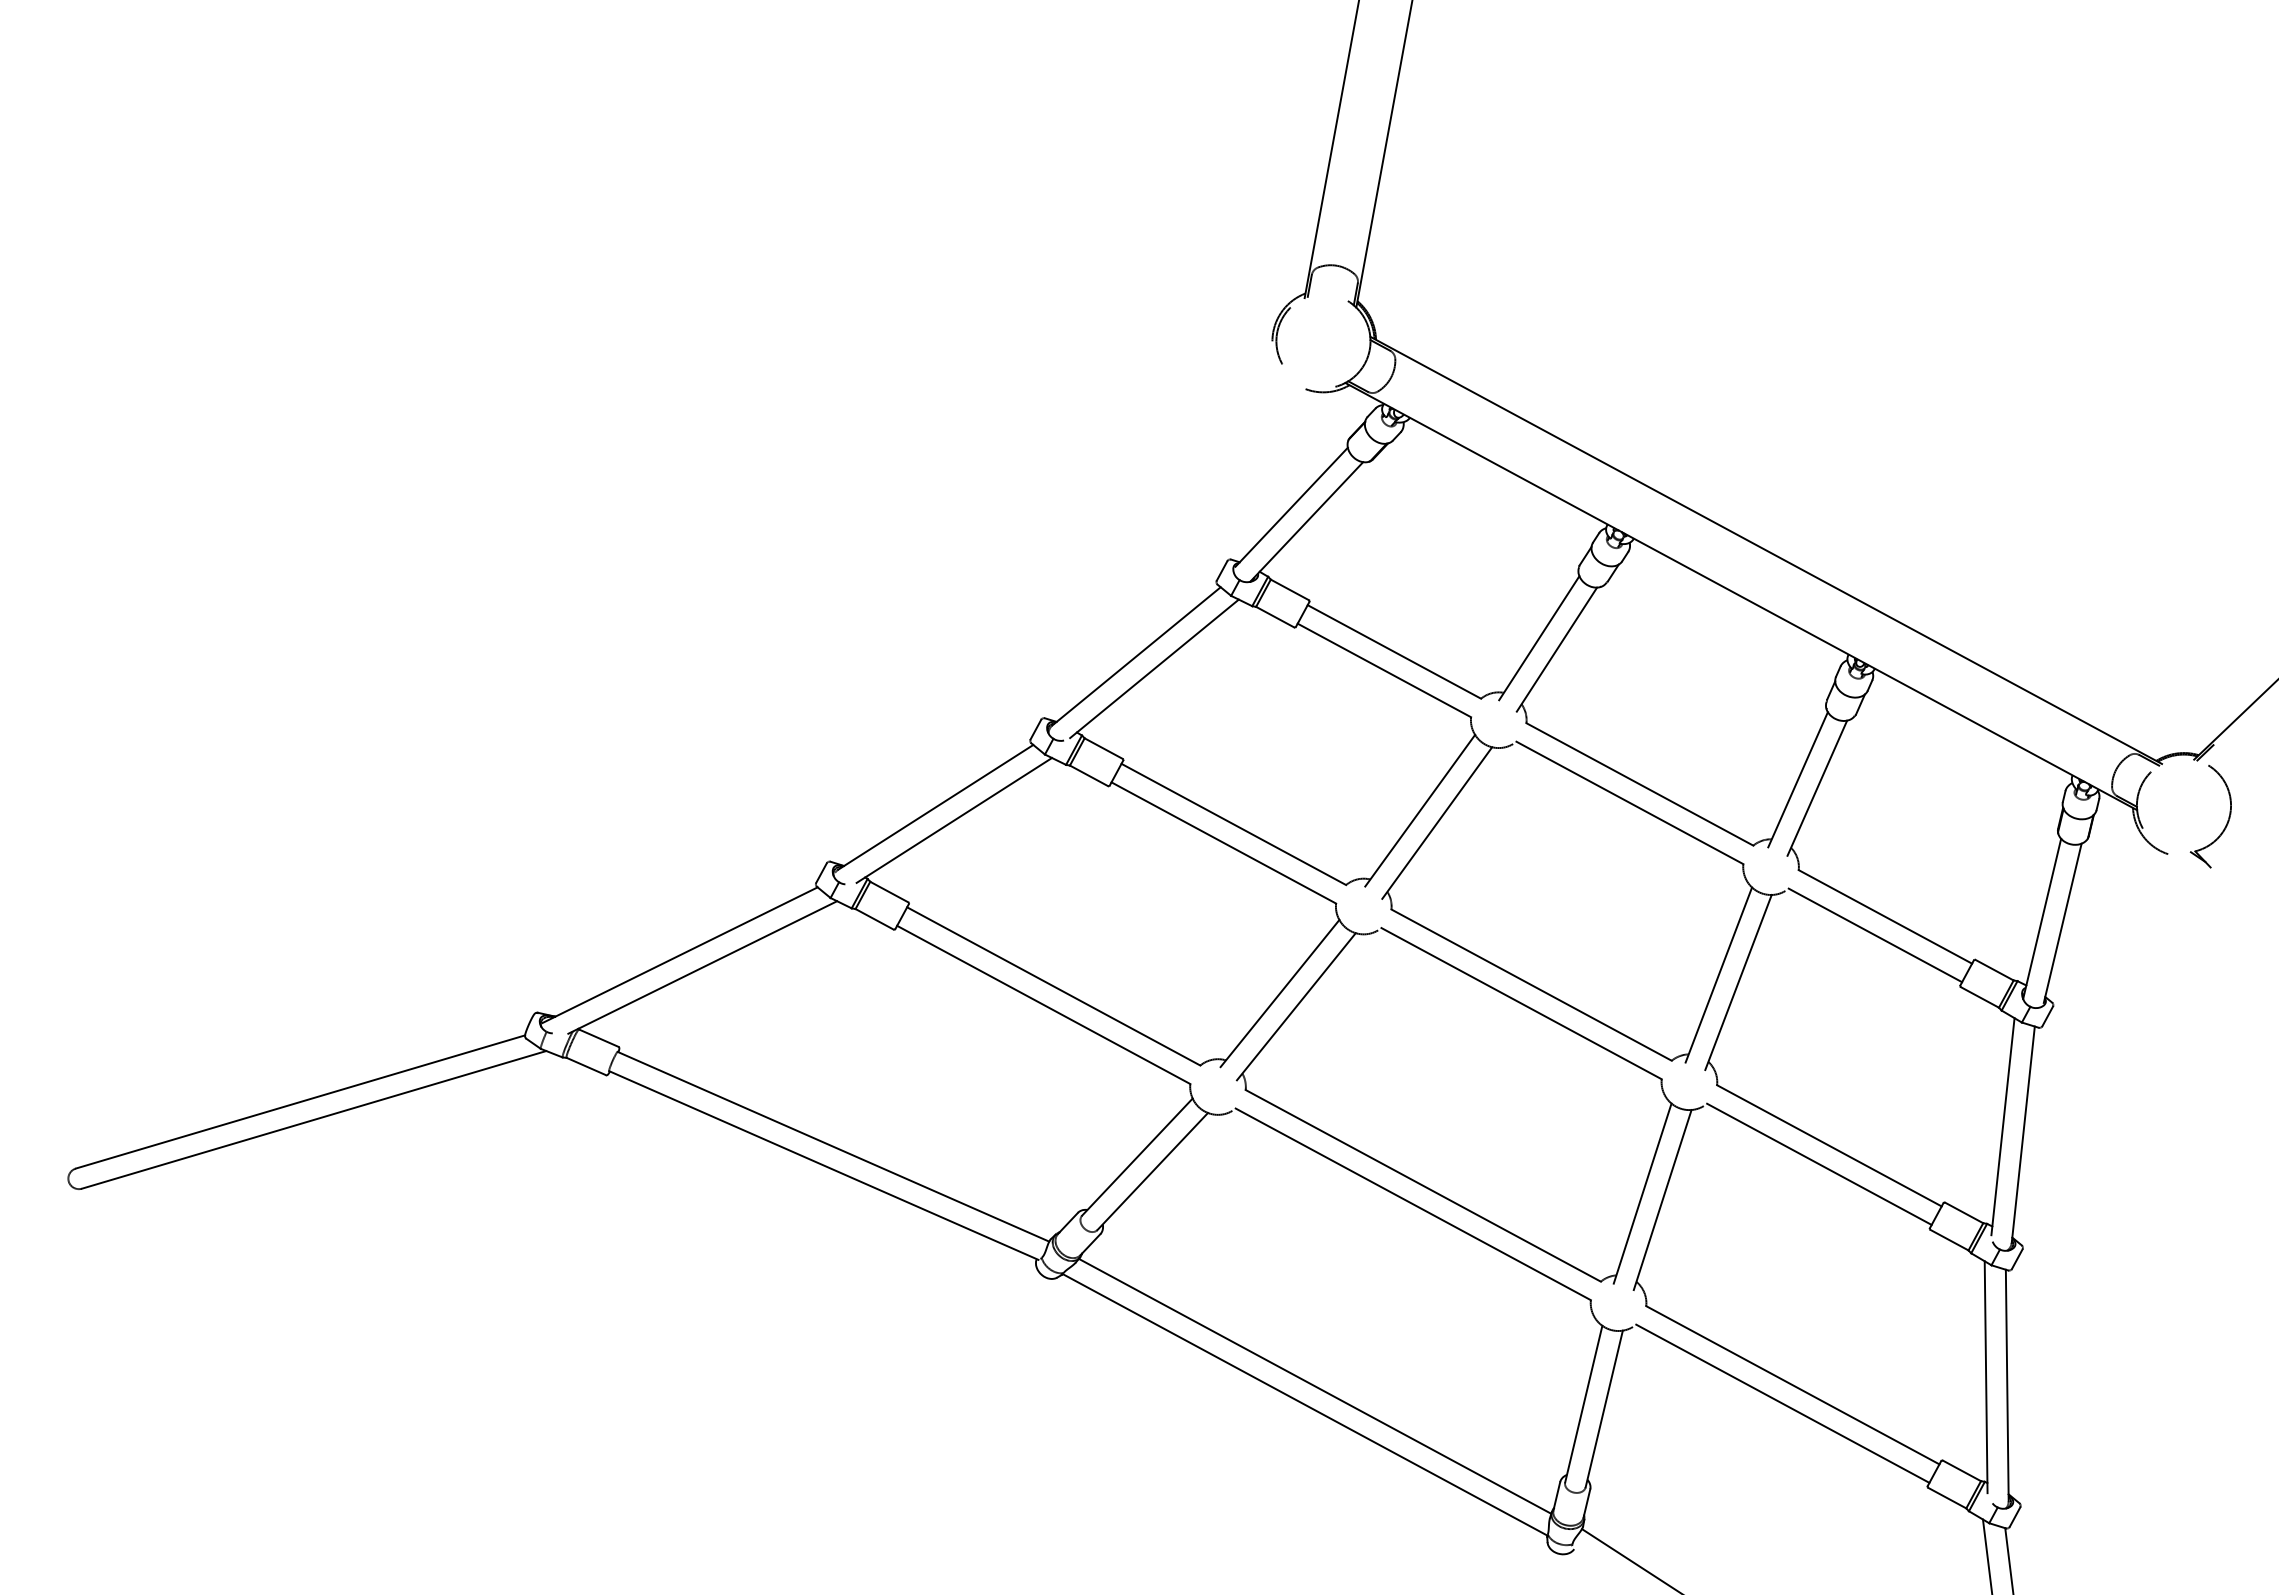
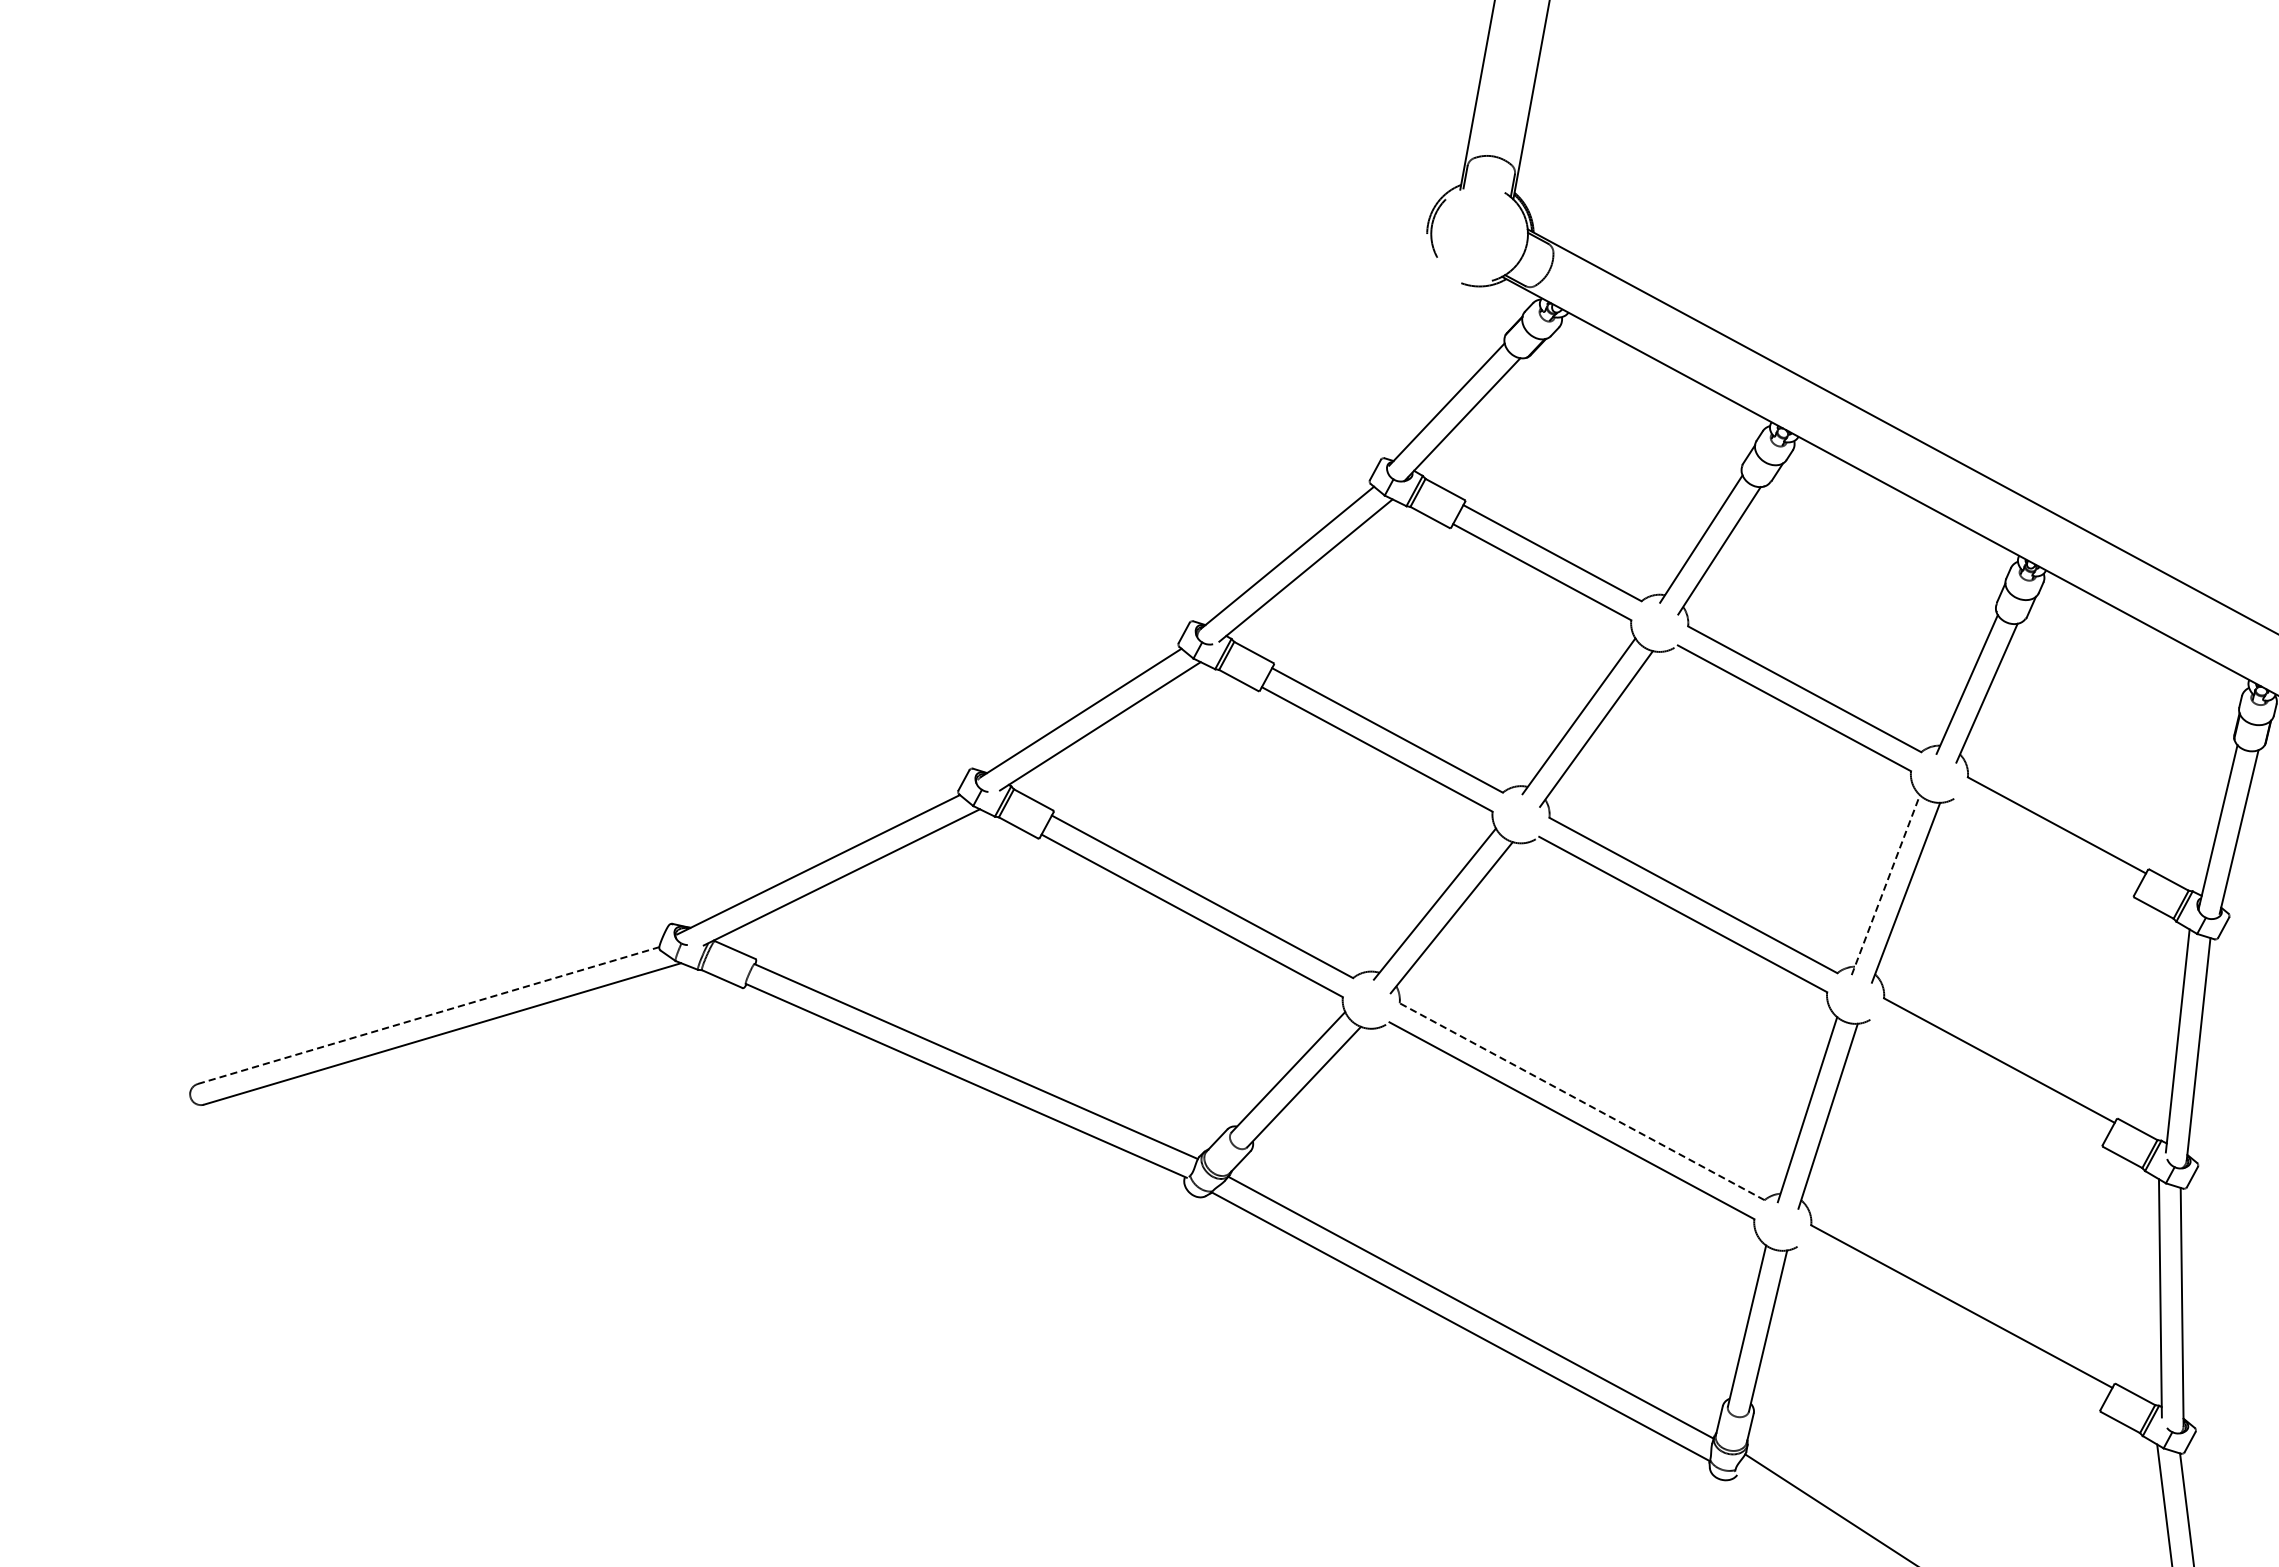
line: (1875, 935) -> (2046, 844), removed
line: (1718, 975) -> (1885, 885), solid -> dashed
line: (300, 1101) -> (428, 1015), solid -> dashed
line: (1819, 1163) -> (1989, 1078), removed
line: (1423, 1185) -> (1582, 1101), solid -> dashed
line: (1782, 1403) -> (1951, 1325), removed

